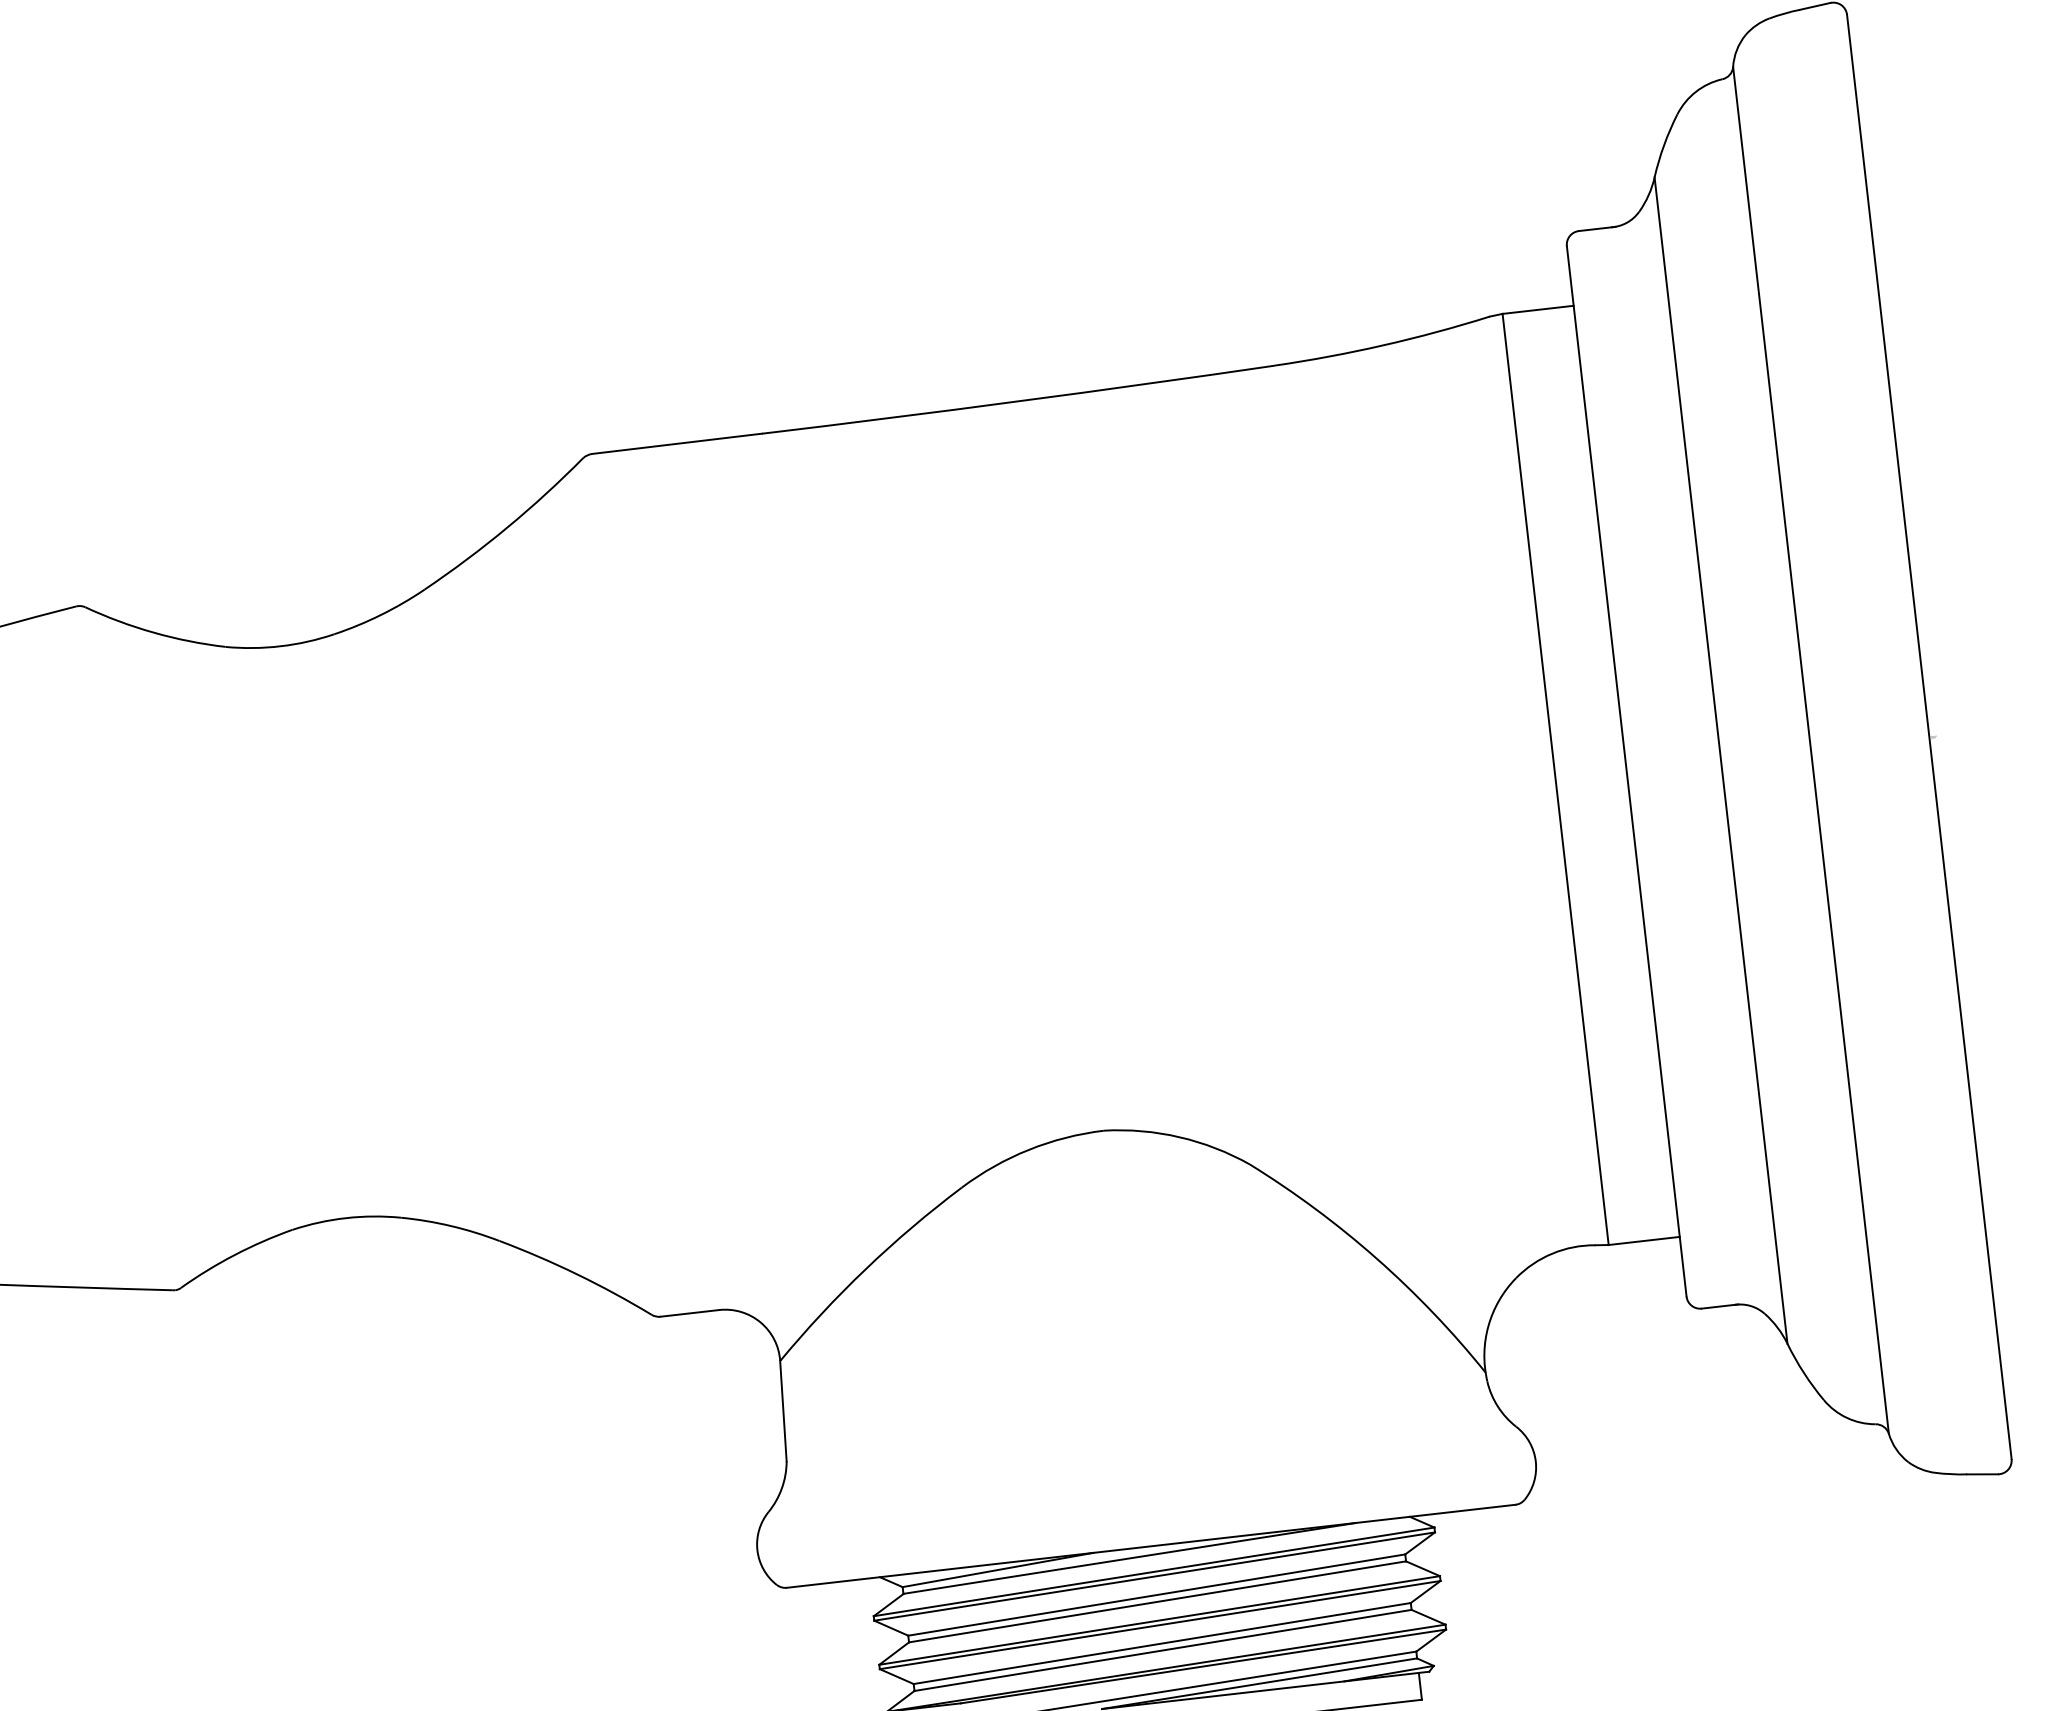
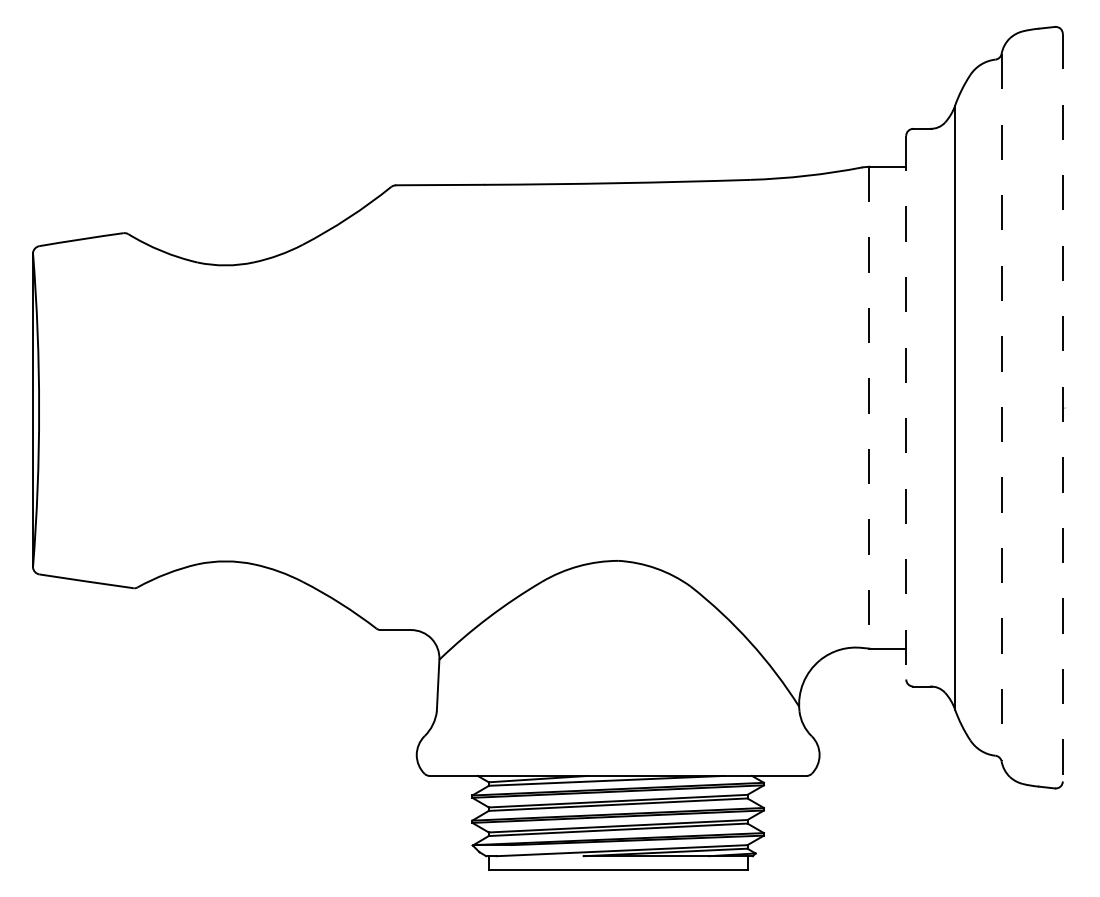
line: (1928, 736) -> (1062, 407), solid -> dashed
line: (1810, 750) -> (1001, 407), solid -> dashed
line: (1627, 770) -> (906, 407), solid -> dashed
line: (1555, 779) -> (869, 407), solid -> dashed

